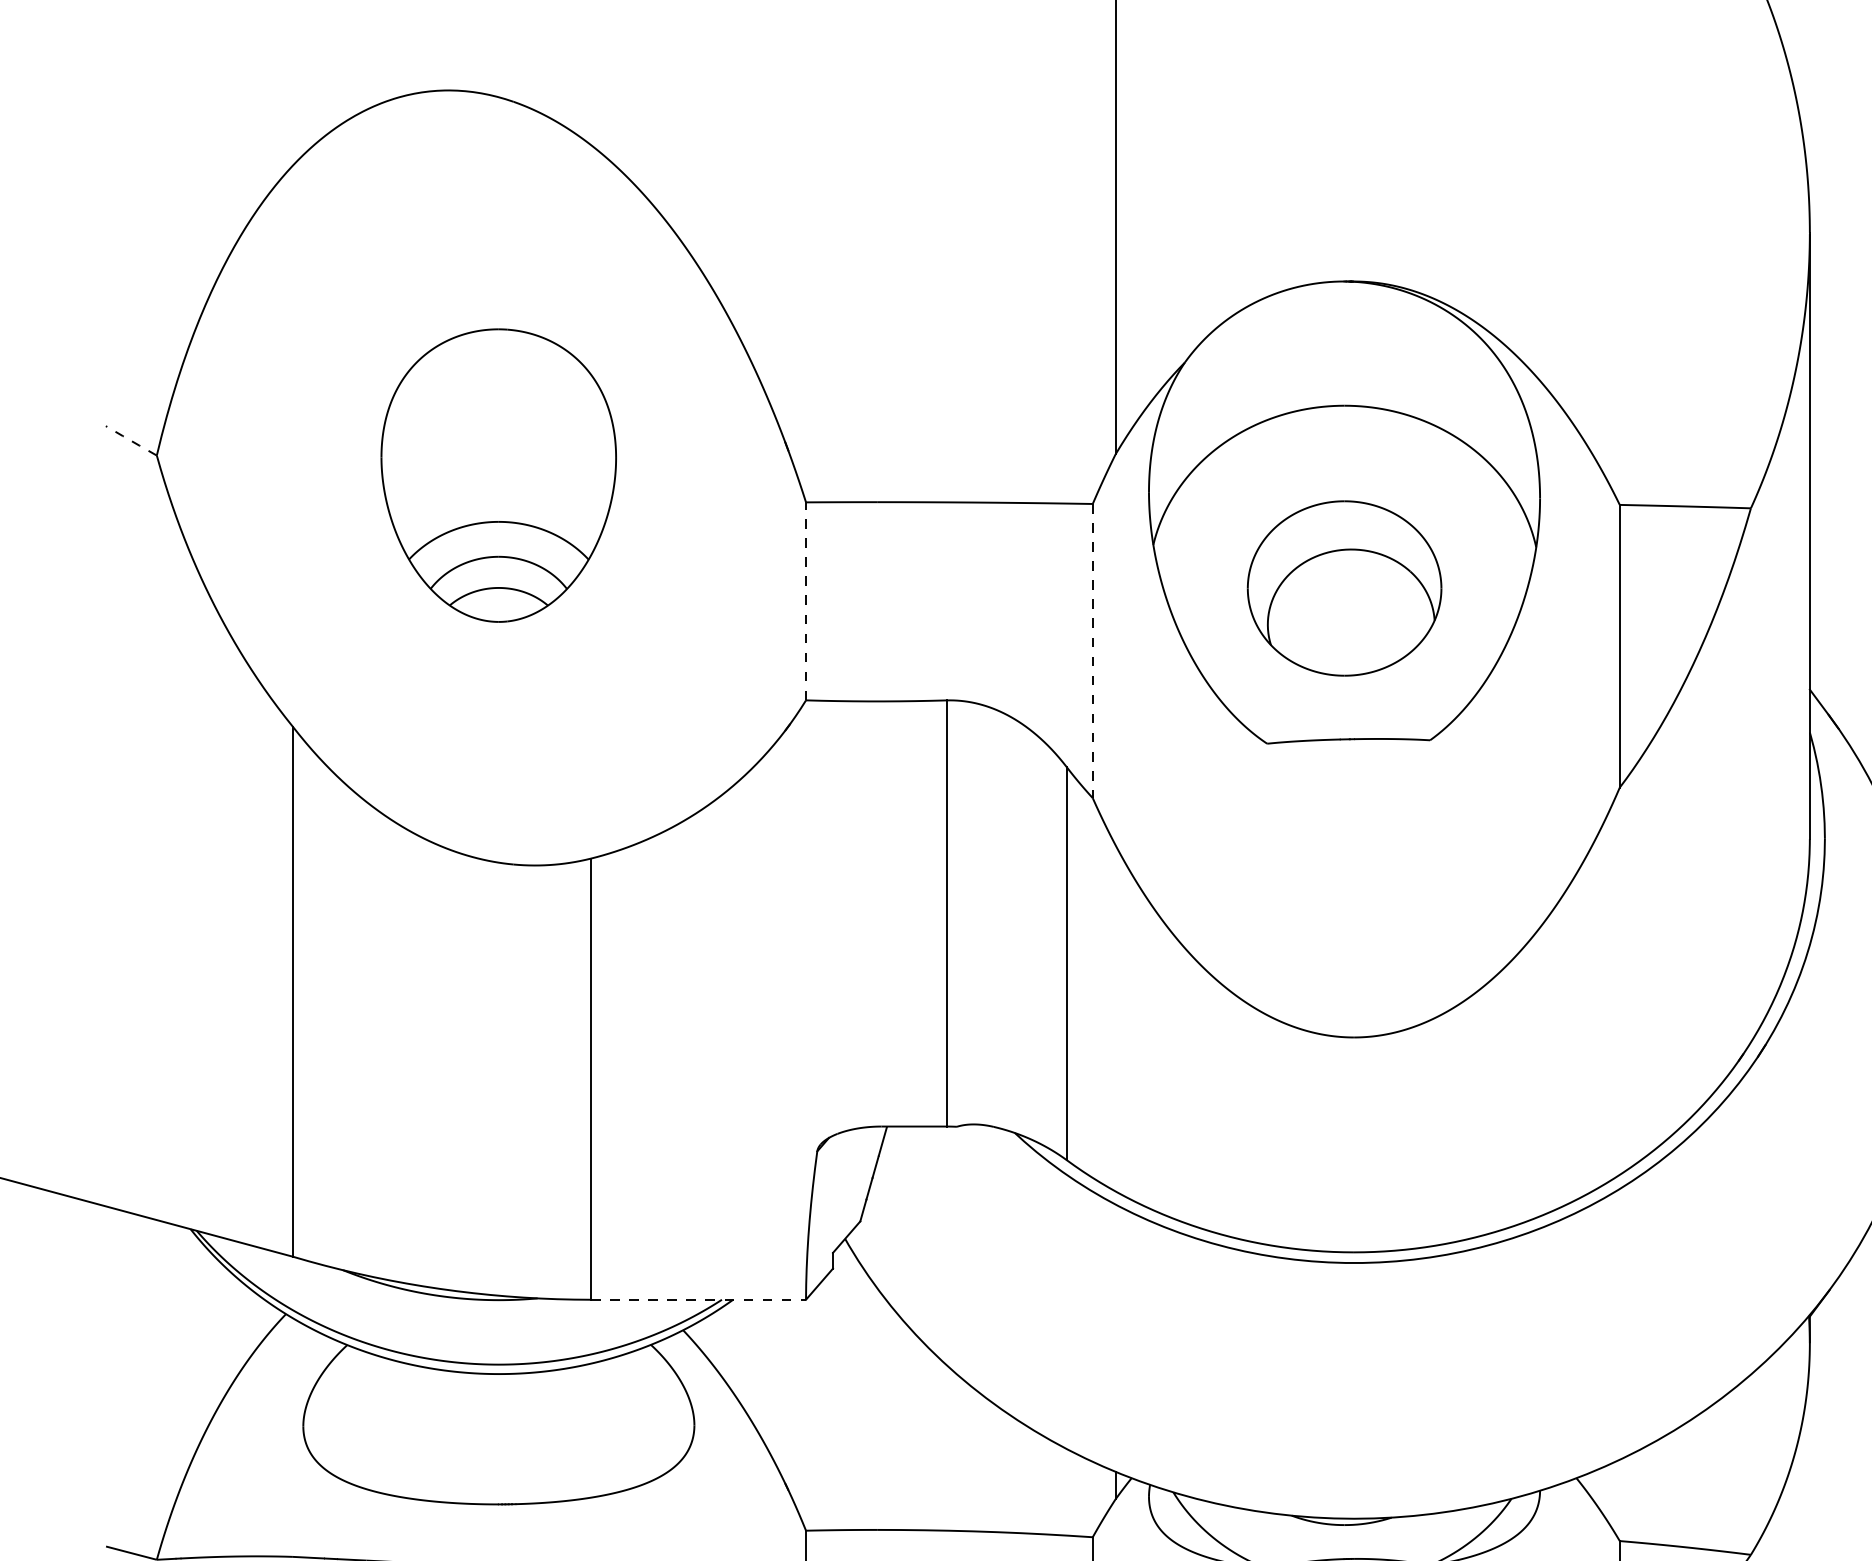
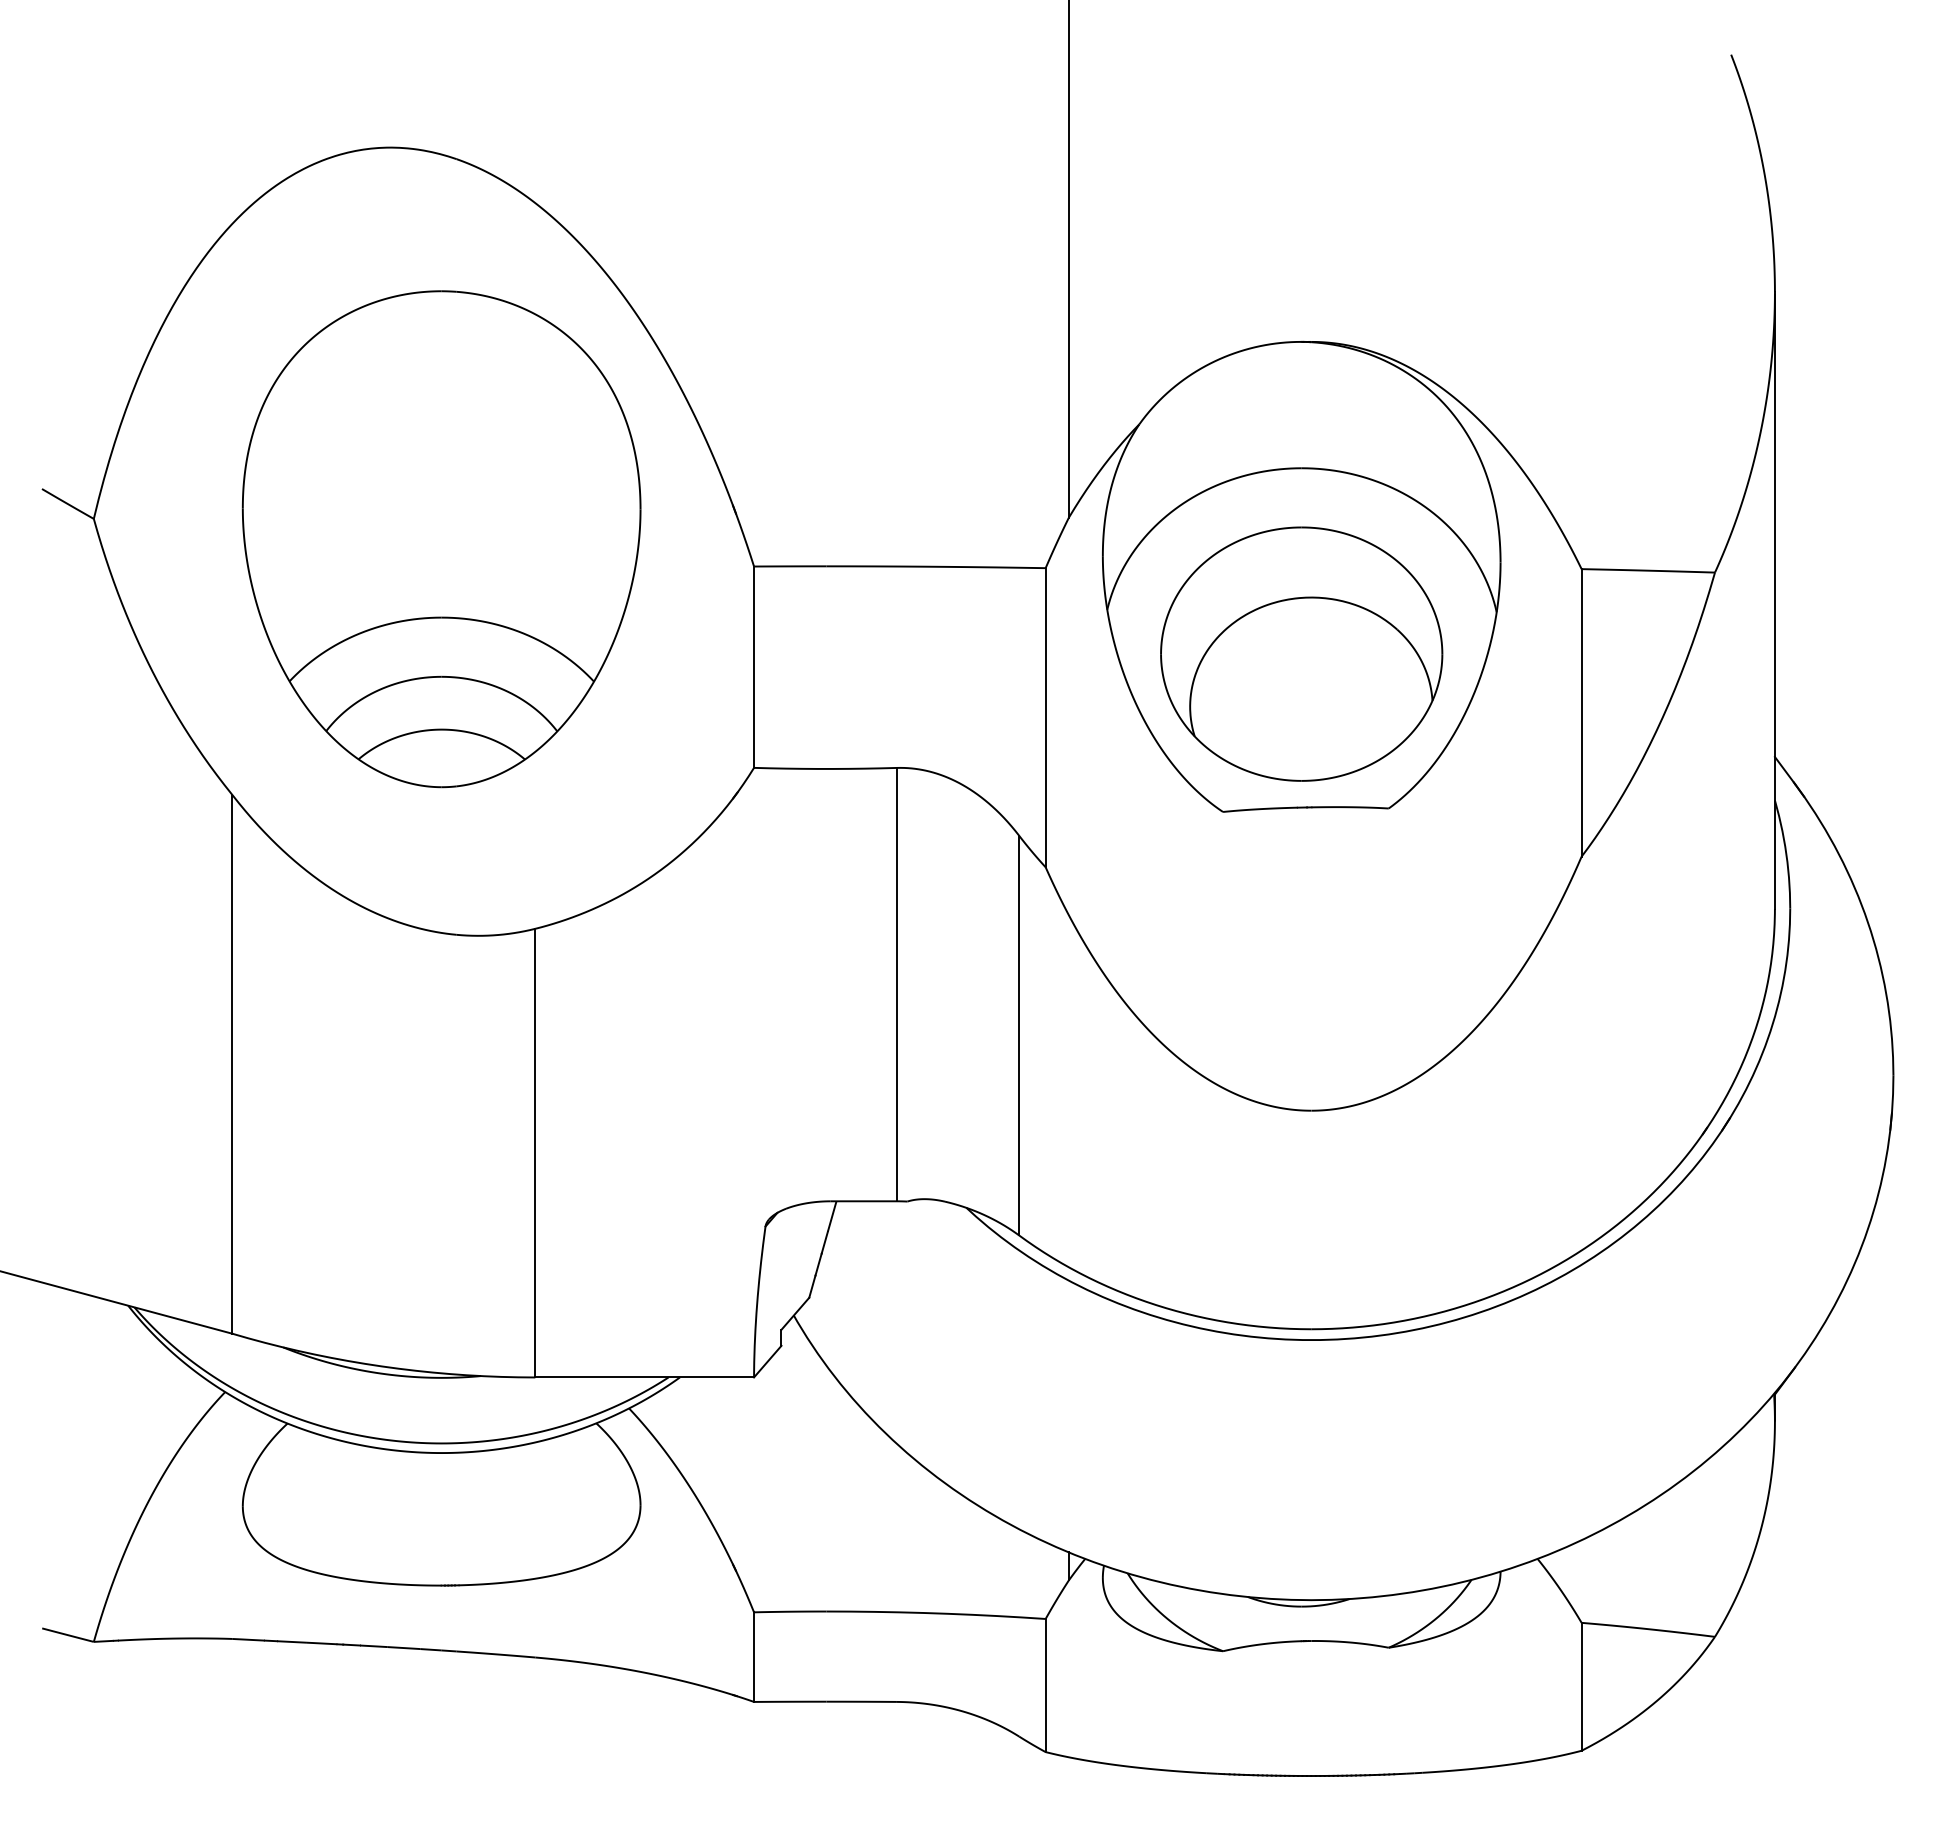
line: (130, 441) -> (67, 504), dashed -> solid
part: (498, 475) -> (441, 539), size x1.67
part: (1344, 587) -> (1301, 653), size x1.43
line: (806, 601) -> (754, 667), dashed -> solid
line: (1092, 650) -> (1045, 717), dashed -> solid
line: (699, 1299) -> (645, 1377), dashed -> solid

